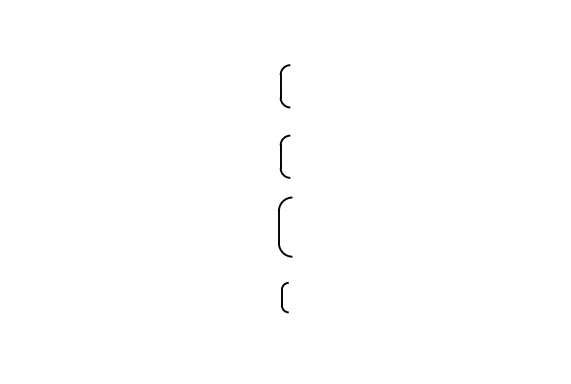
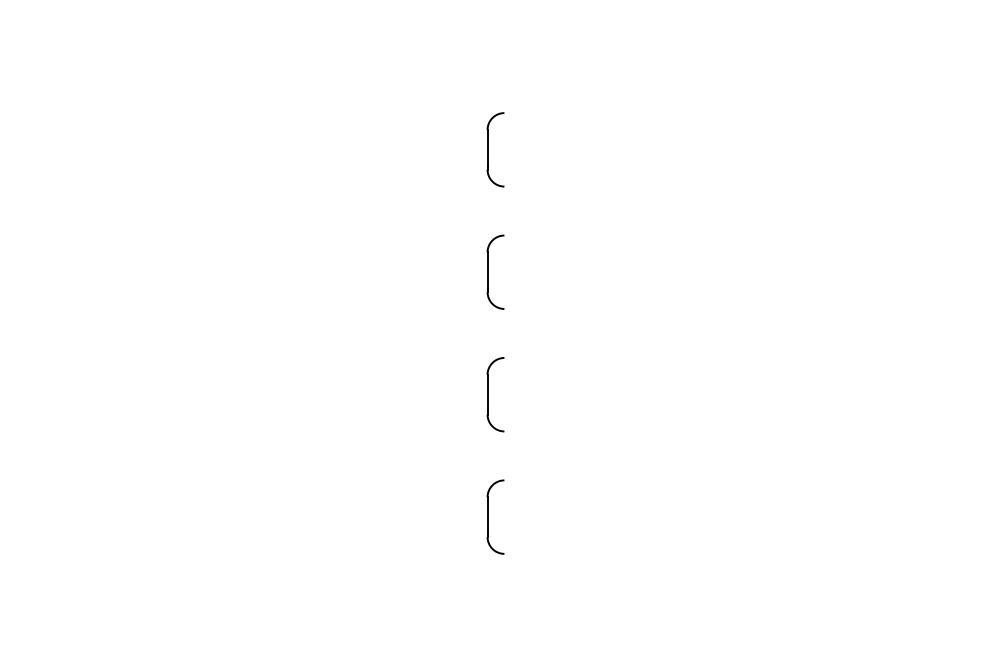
part: (284, 227) -> (494, 395), size x0.71
part: (284, 297) -> (494, 516), size x1.43

